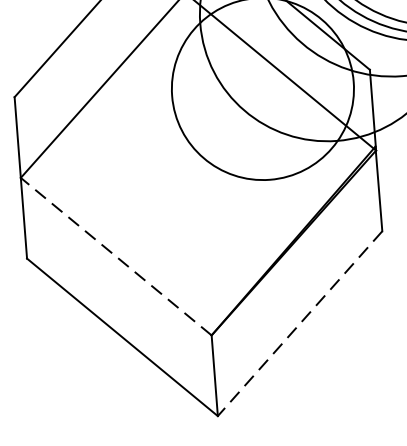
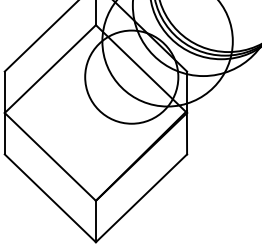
line: (116, 255) -> (50, 156), dashed -> solid
line: (300, 324) -> (141, 198), dashed -> solid

